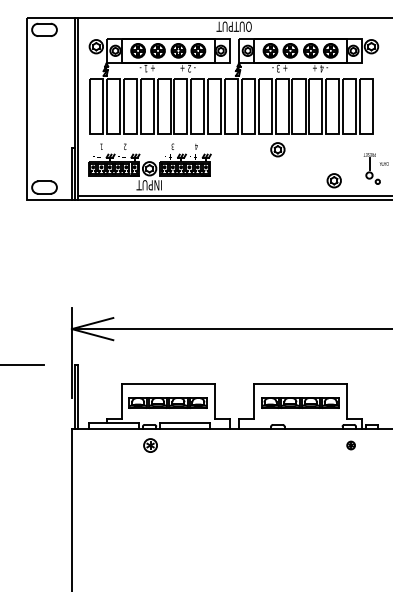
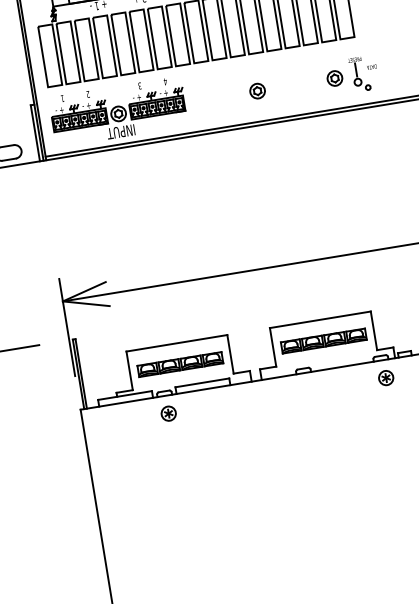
part: (277, 149) -> (257, 90), moved
part: (333, 180) -> (334, 78), moved
part: (350, 445) -> (385, 378), size x1.67

